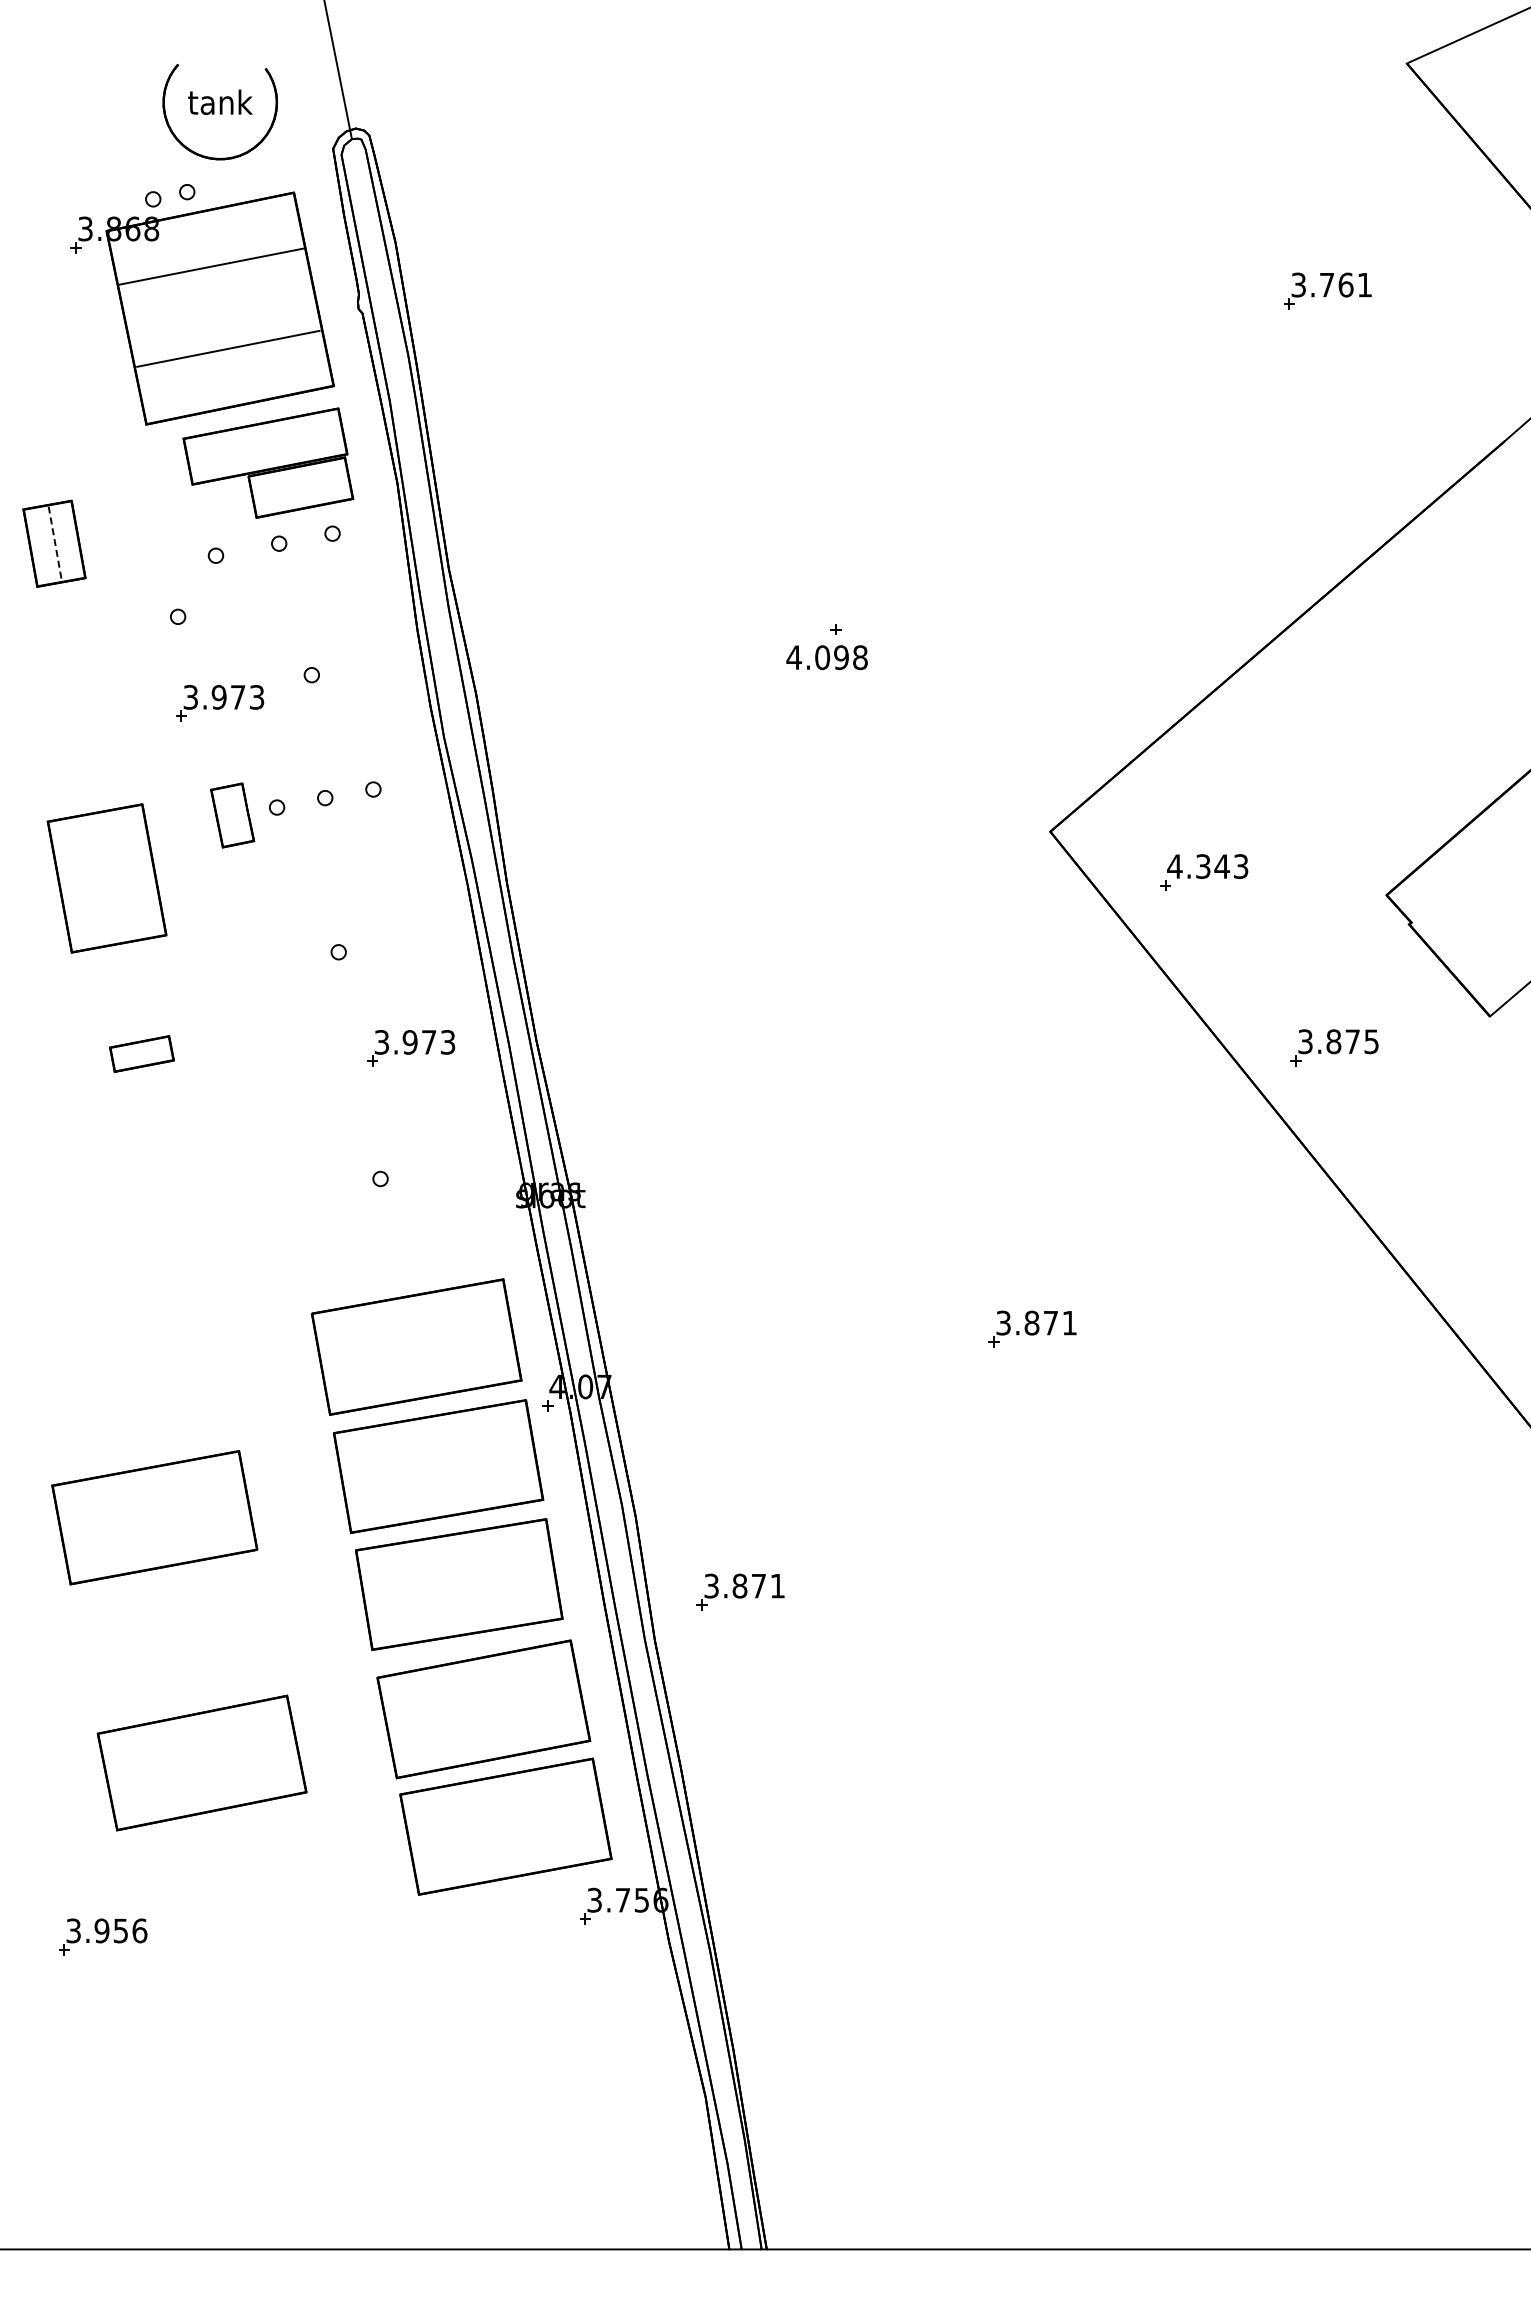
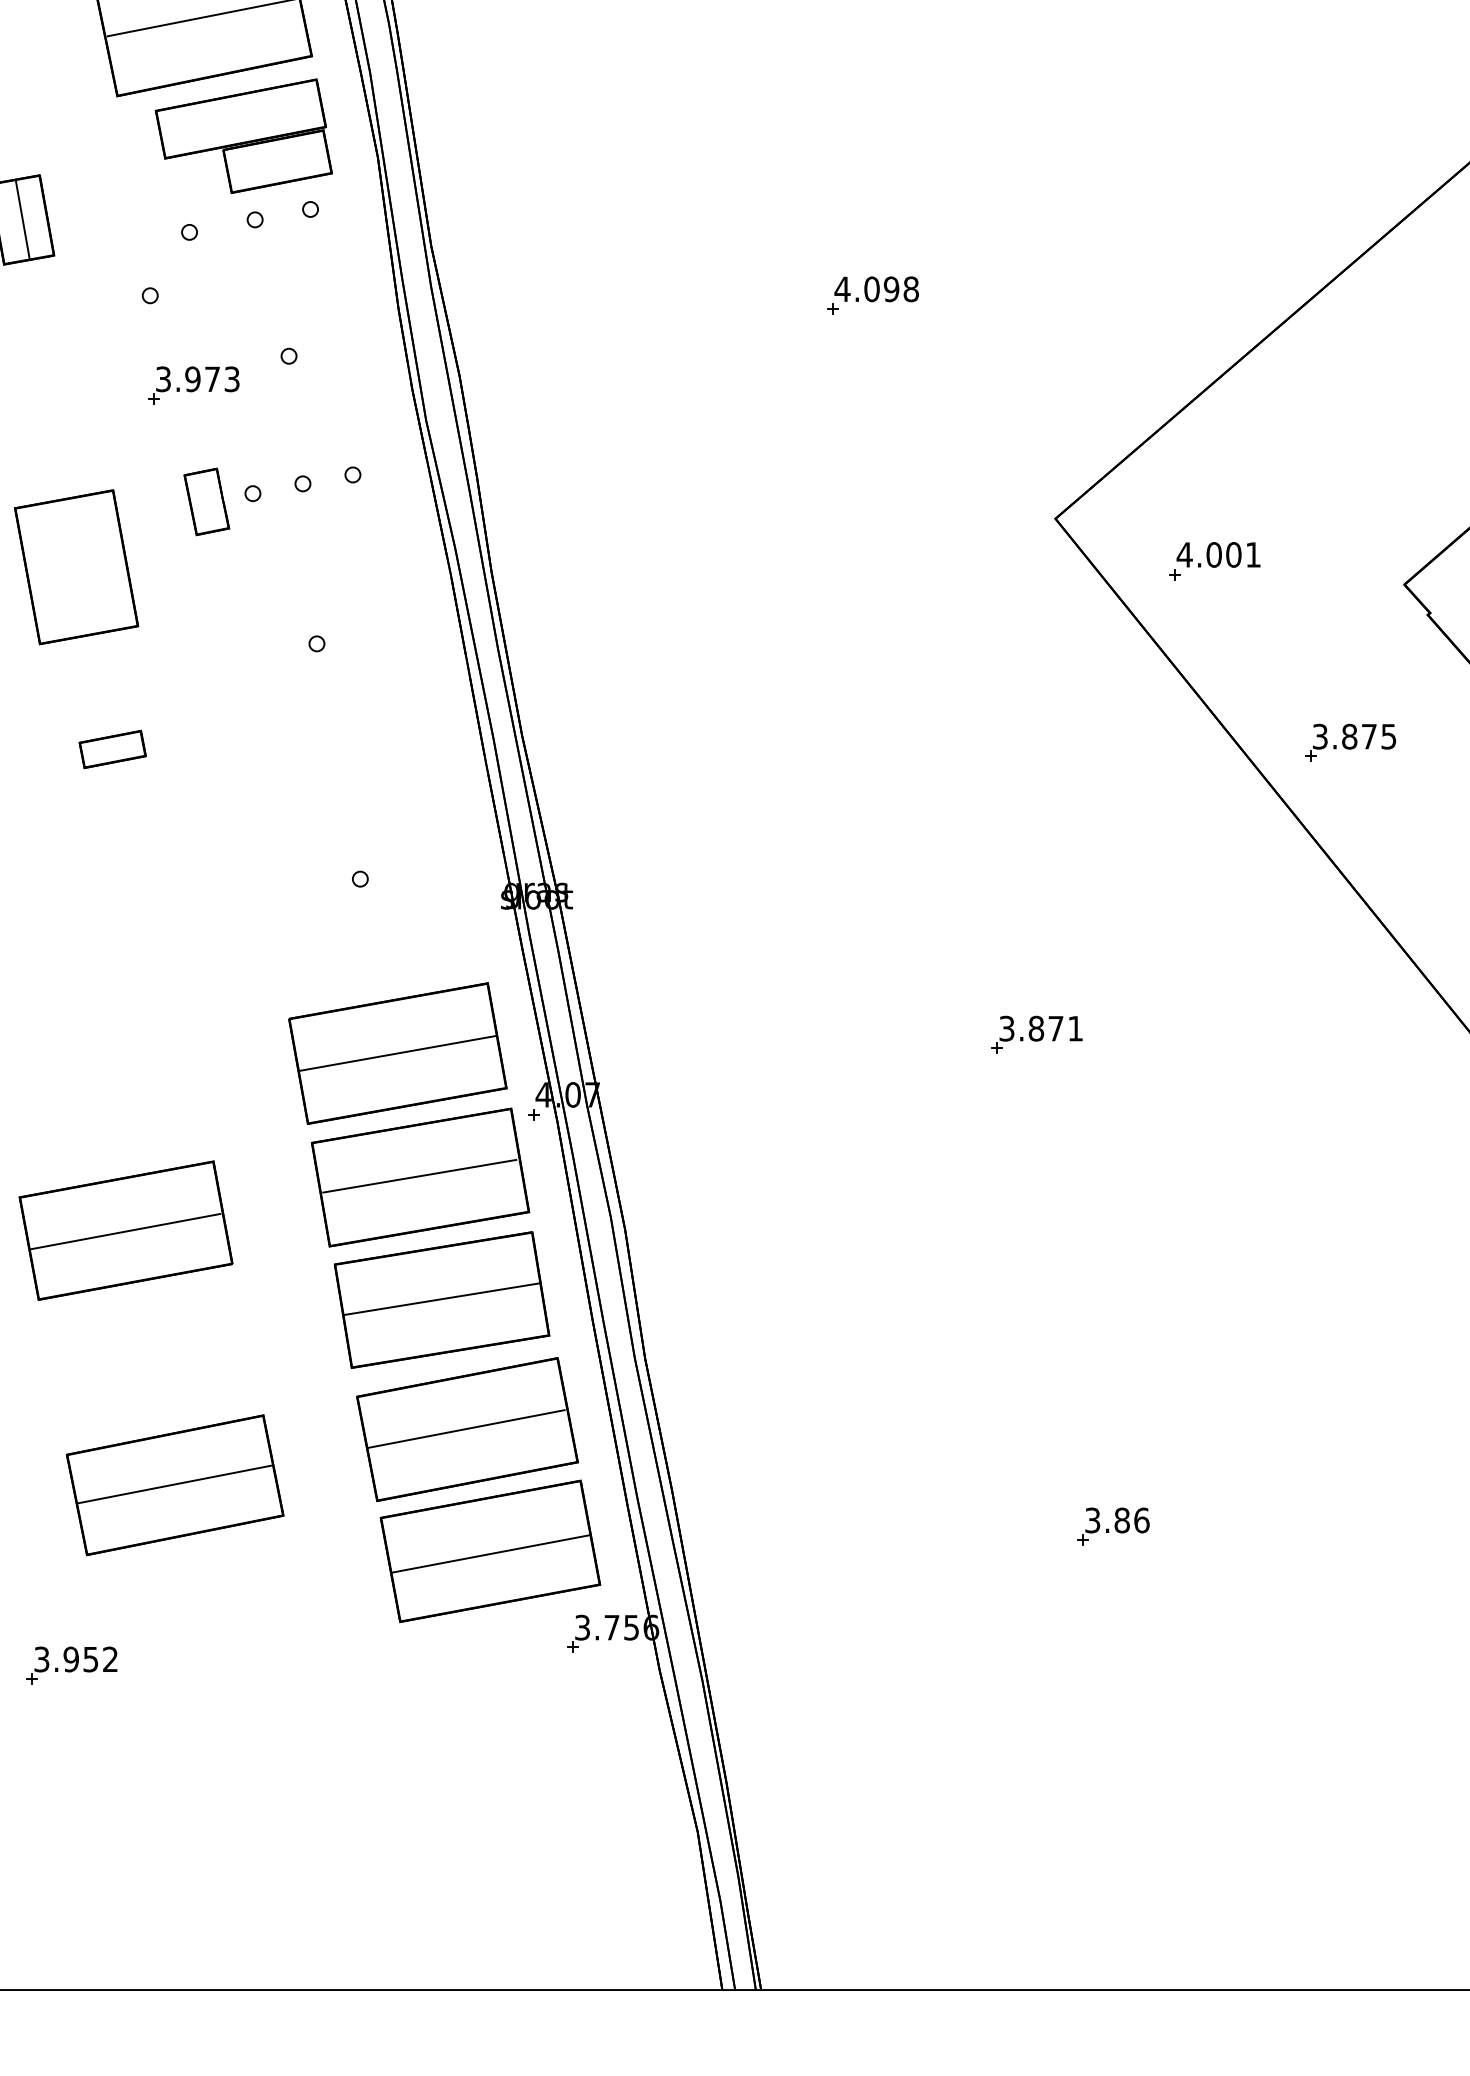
line: (55, 543) -> (23, 219), dashed -> solid
text: (826, 657) -> (876, 289), moved
text: (1222, 866) -> (1234, 554), 4.343 -> 4.001
part: (411, 1048) -> (392, 743), removed
line: (416, 1346) -> (397, 1052), added
line: (437, 1464) -> (419, 1175), added
line: (153, 1518) -> (124, 1231), added
line: (458, 1583) -> (441, 1298), added
part: (740, 1591) -> (733, 1307), removed
line: (482, 1708) -> (466, 1428), added
line: (200, 1762) -> (173, 1484), added
part: (1106, 1802) -> (1113, 1526), added
line: (505, 1829) -> (490, 1554), added
text: (139, 1930) -> (110, 1659), 3.956 -> 3.952

